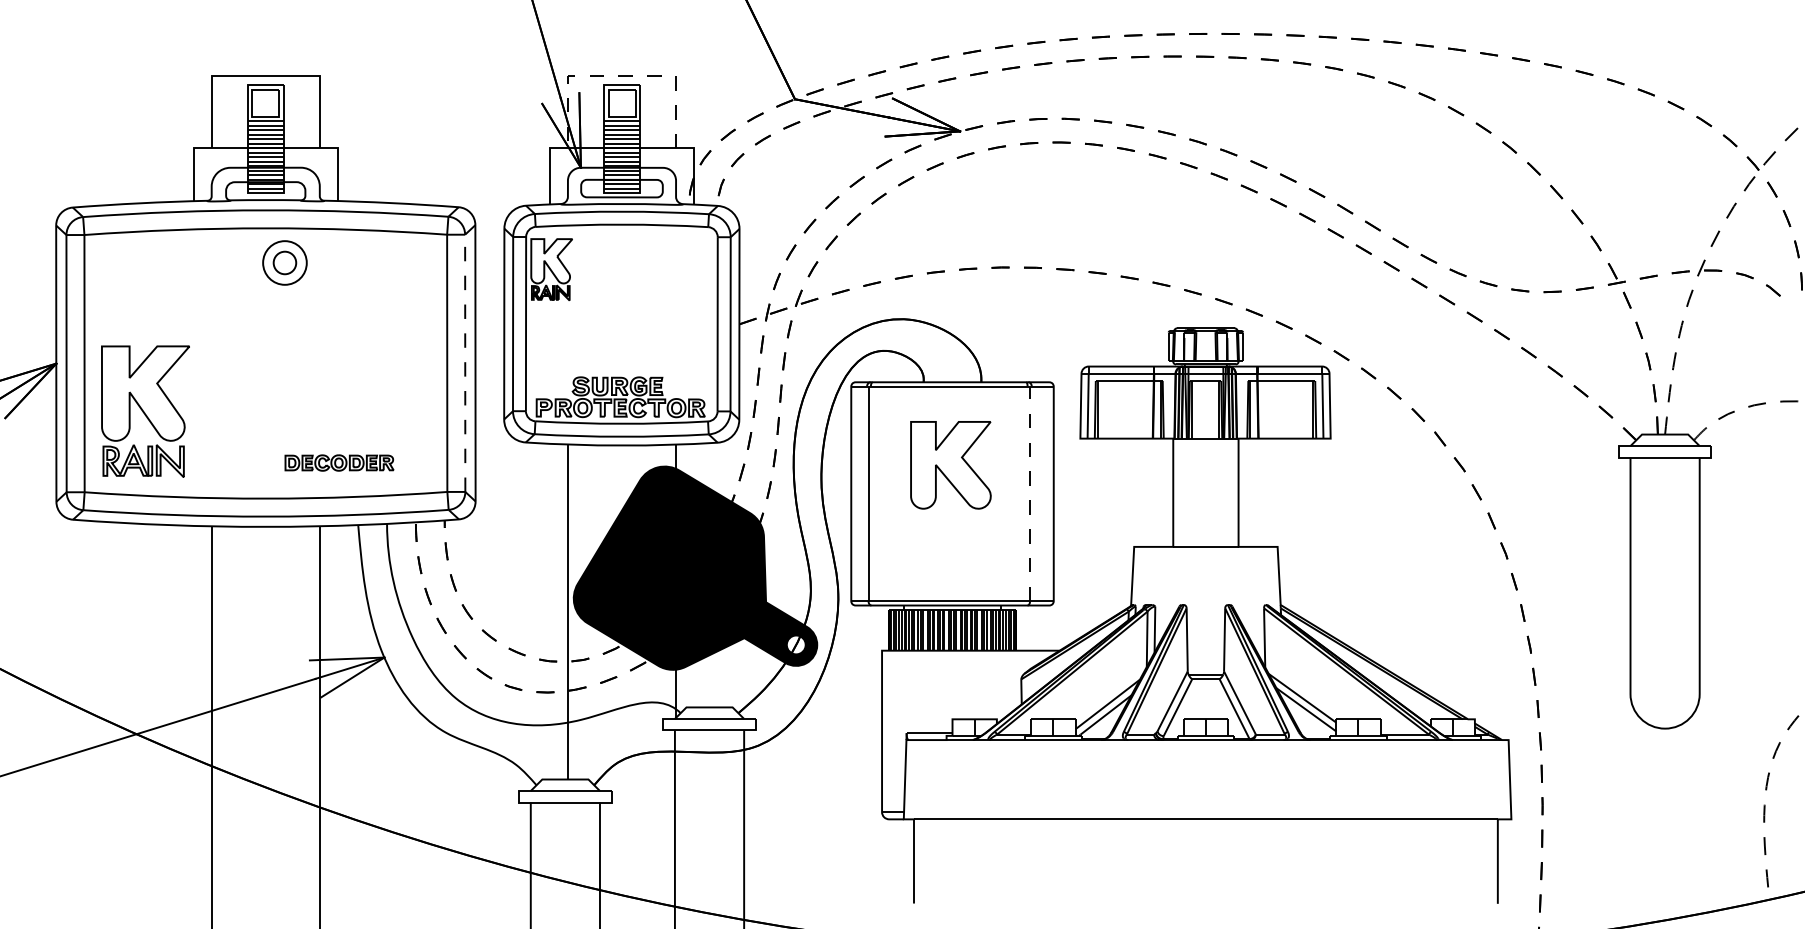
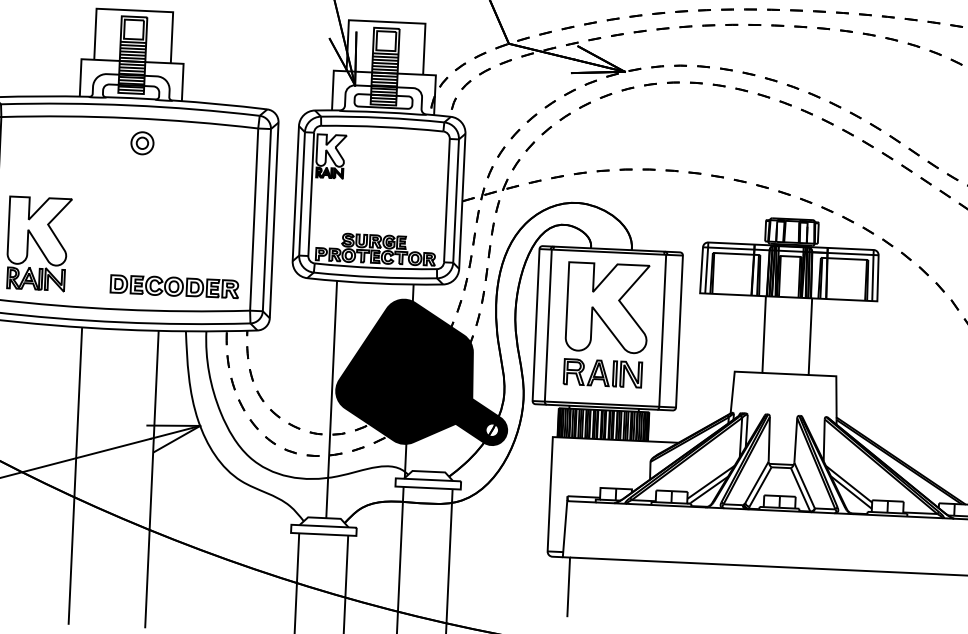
line: (621, 76) -> (386, 22), dashed -> solid
part: (284, 262) -> (142, 142), size x0.71
line: (465, 363) -> (267, 220), dashed -> solid
part: (339, 462) -> (174, 286), size x1.67
part: (950, 465) -> (607, 308), size x1.43
line: (1030, 493) -> (663, 330), dashed -> solid
part: (948, 557) -> (602, 373), added

